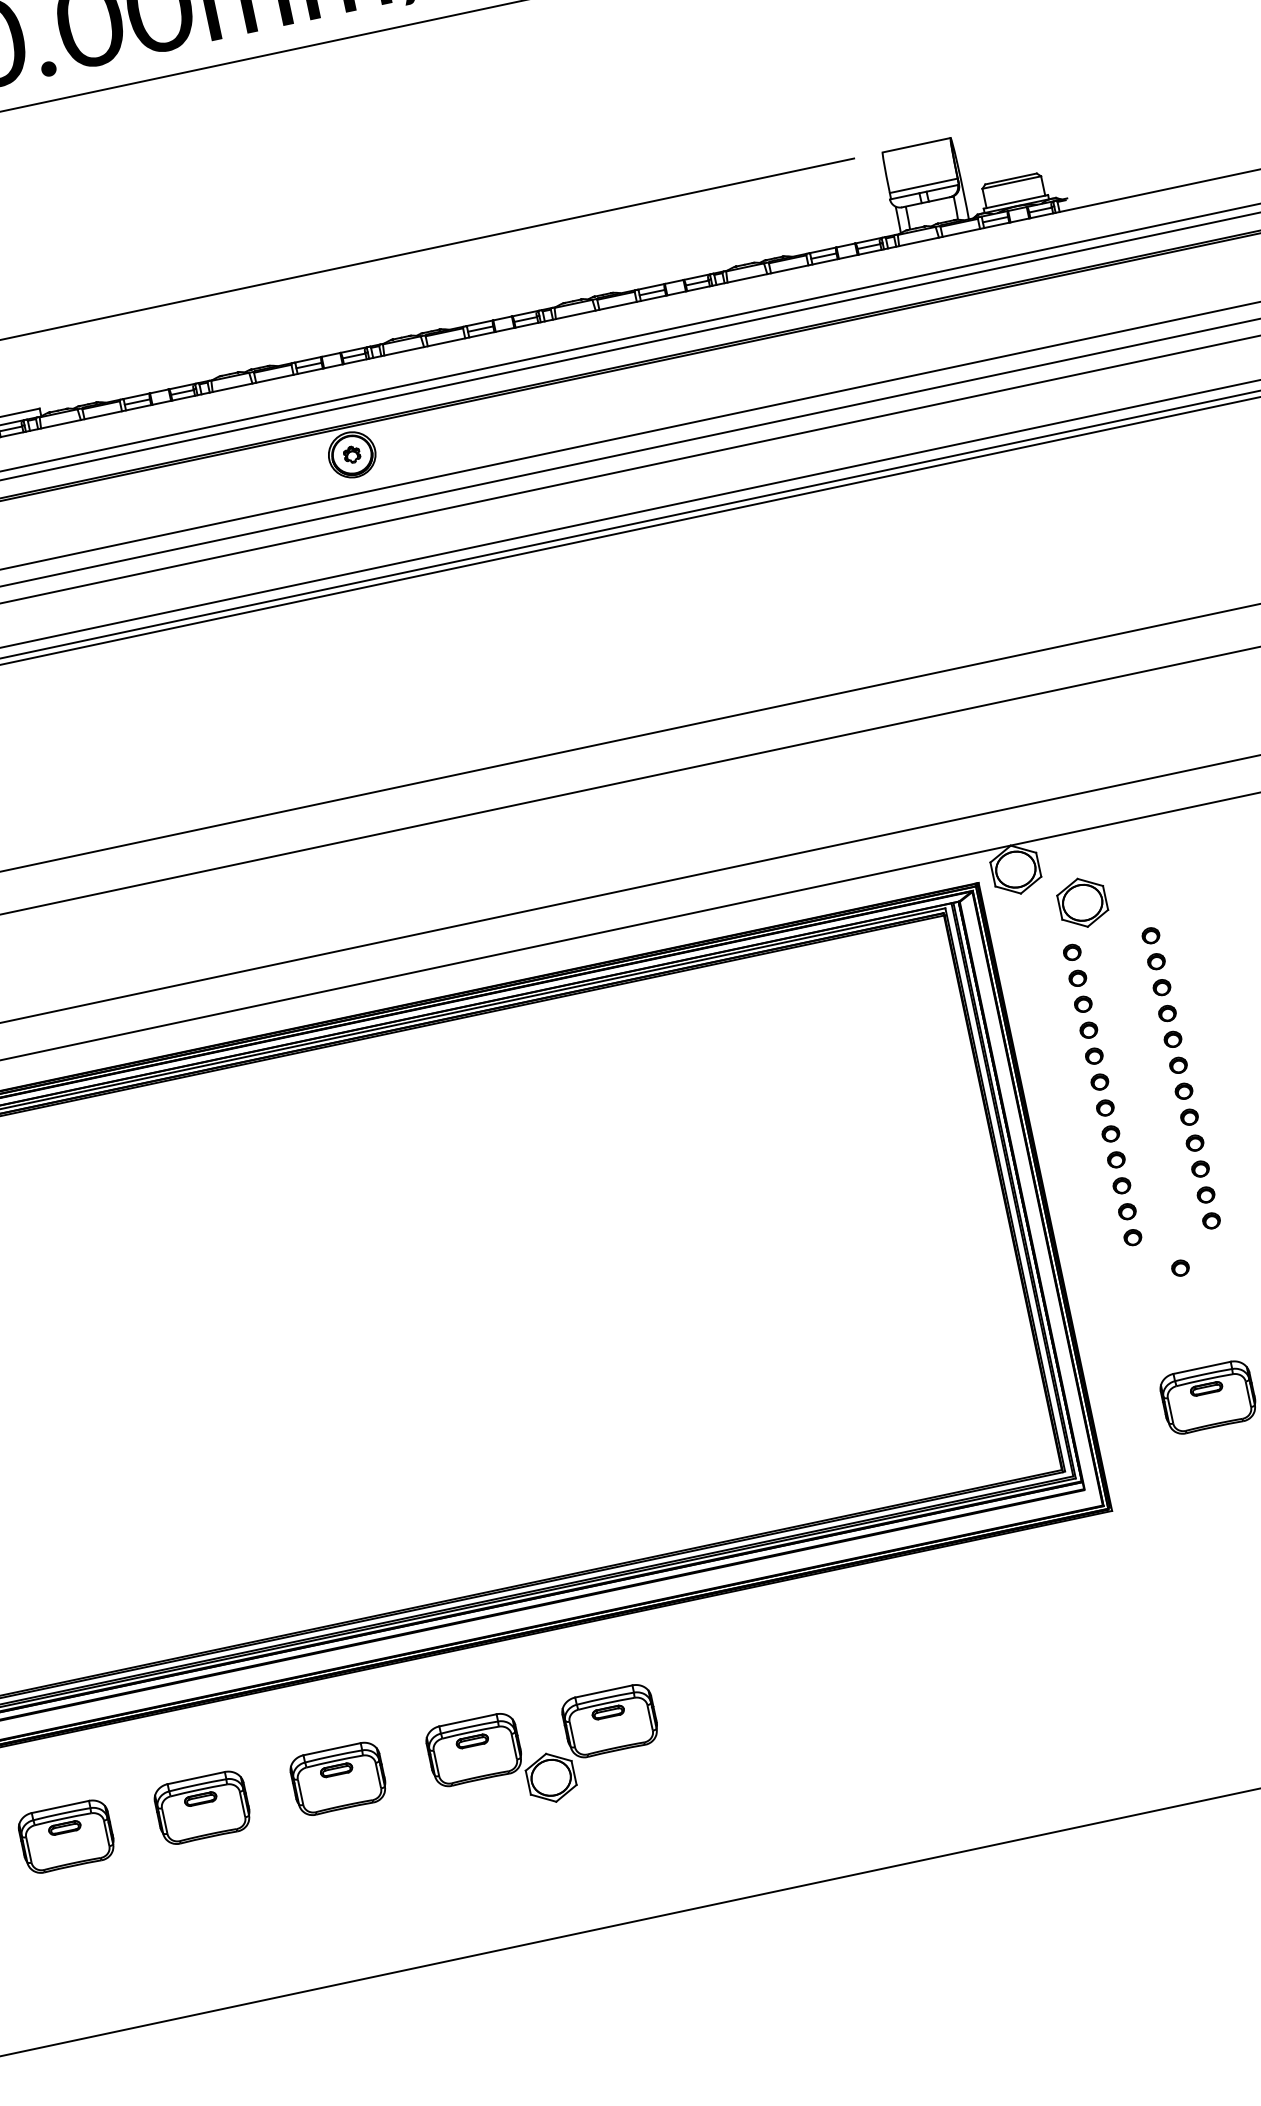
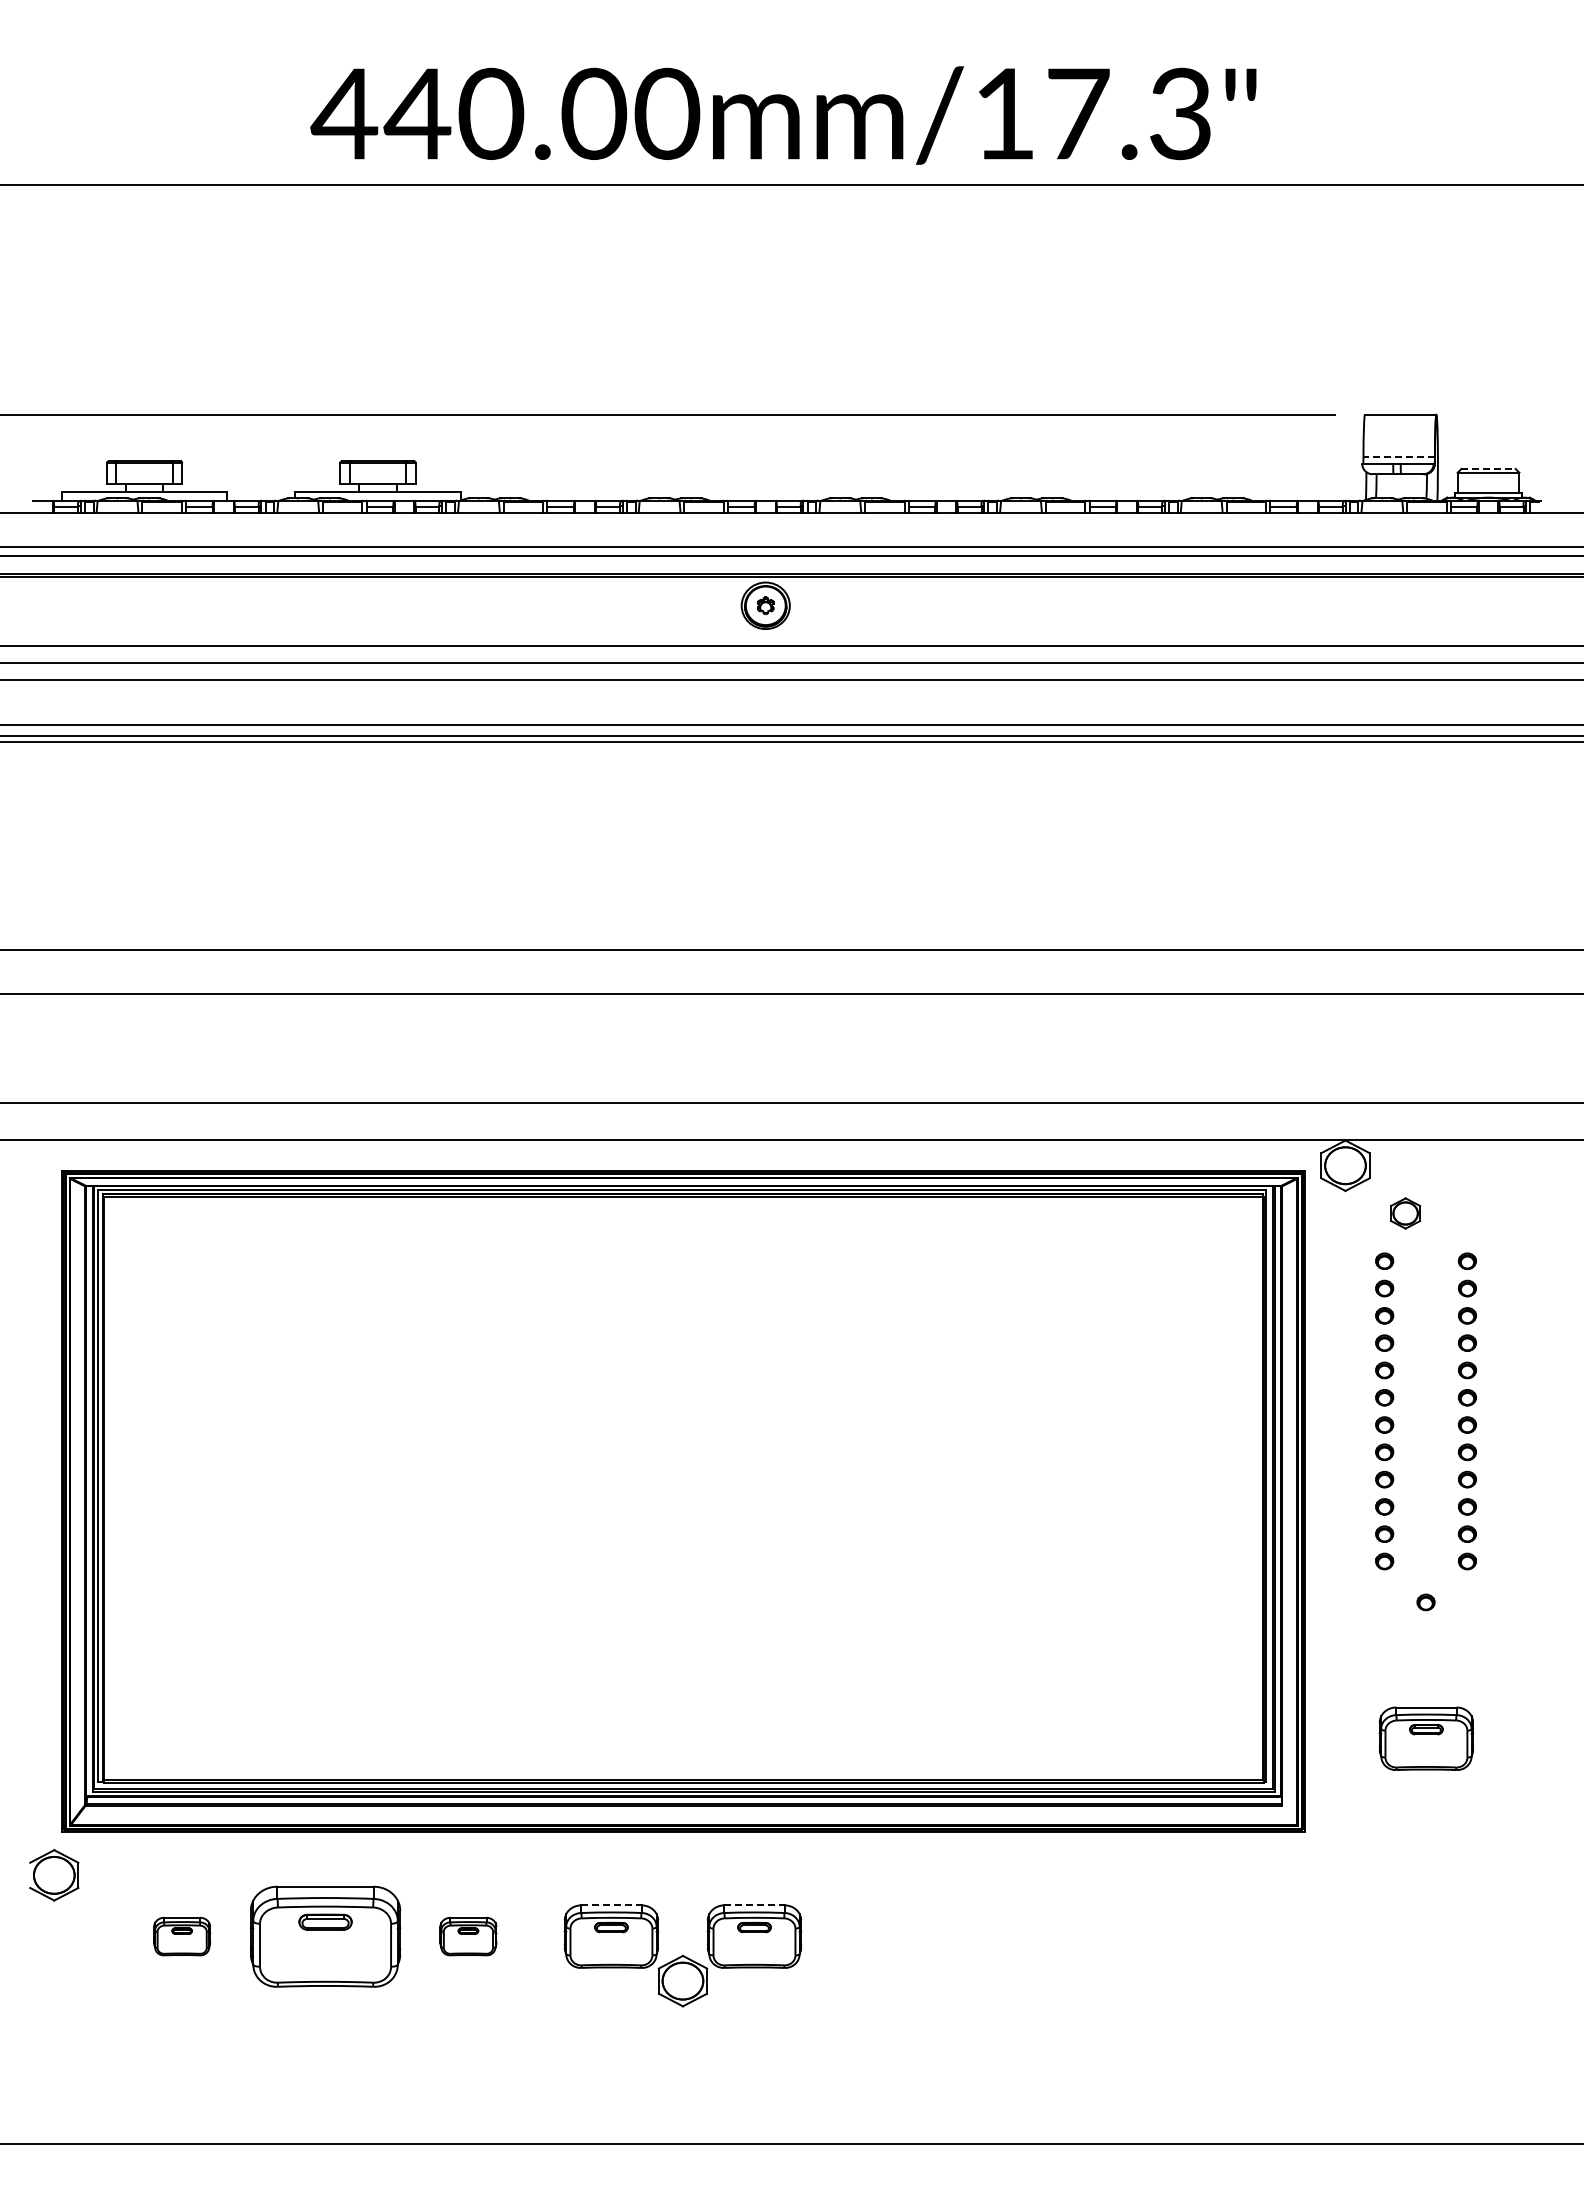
line: (1011, 178) -> (1489, 468), solid -> dashed
line: (924, 186) -> (1399, 457), solid -> dashed
part: (1082, 902) -> (1405, 1213), size x0.6
line: (603, 1691) -> (754, 1905), solid -> dashed
line: (468, 1720) -> (611, 1905), solid -> dashed
part: (338, 1778) -> (468, 1936), size x0.6
part: (201, 1807) -> (324, 1936), size x1.6
part: (65, 1836) -> (181, 1936), size x0.6

